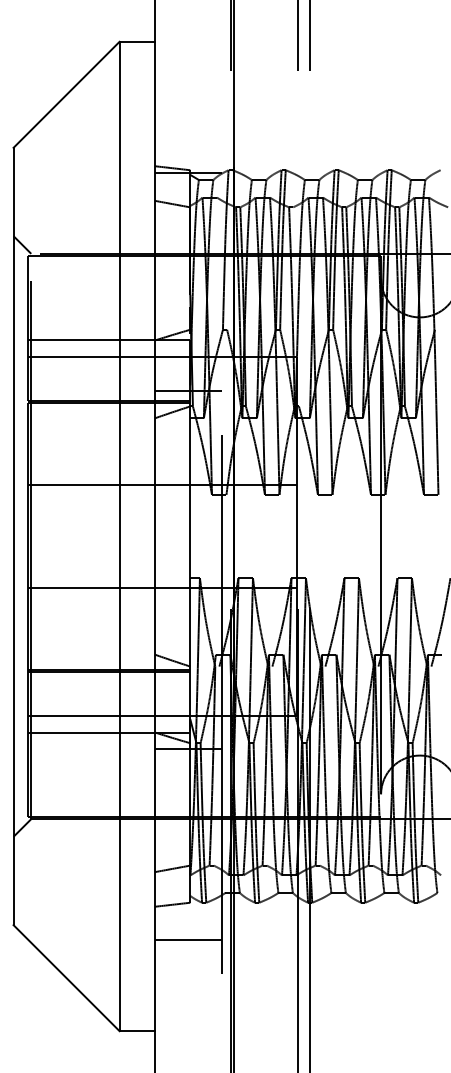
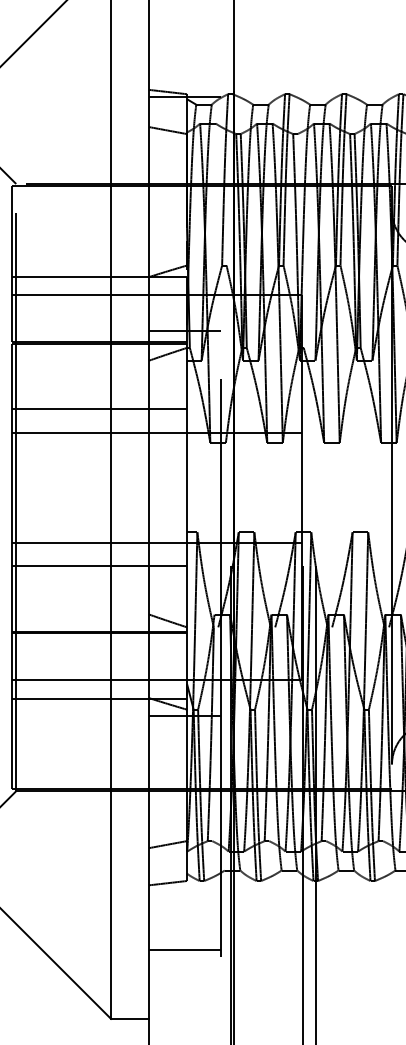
line: (108, 463) -> (99, 409), added
line: (108, 609) -> (99, 566), added
line: (188, 940) -> (185, 950), moved

